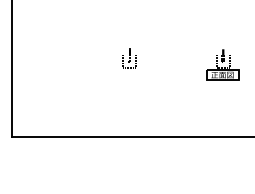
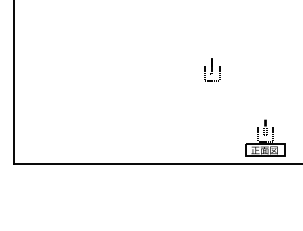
part: (130, 58) -> (212, 69), moved
part: (223, 64) -> (265, 137), moved

